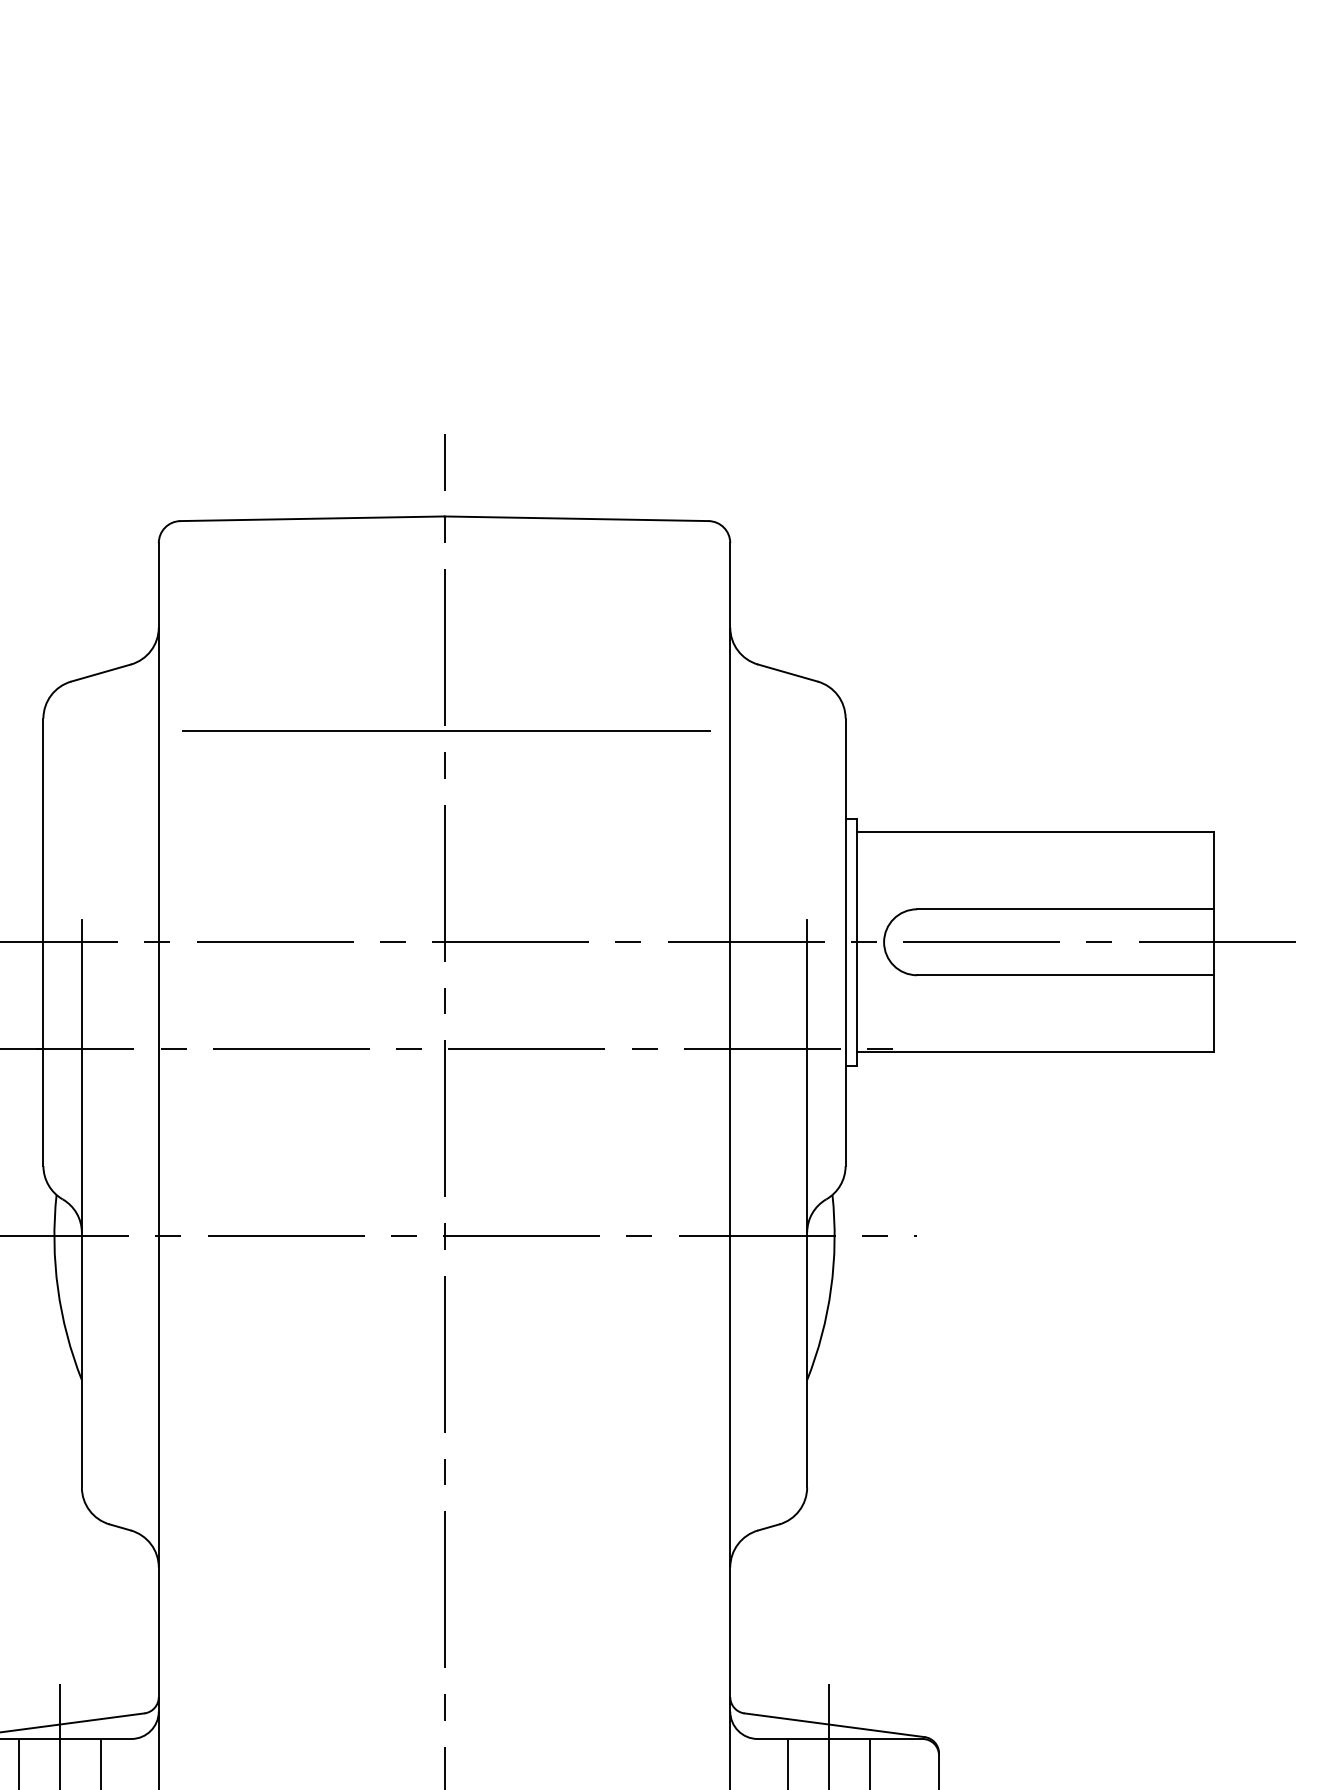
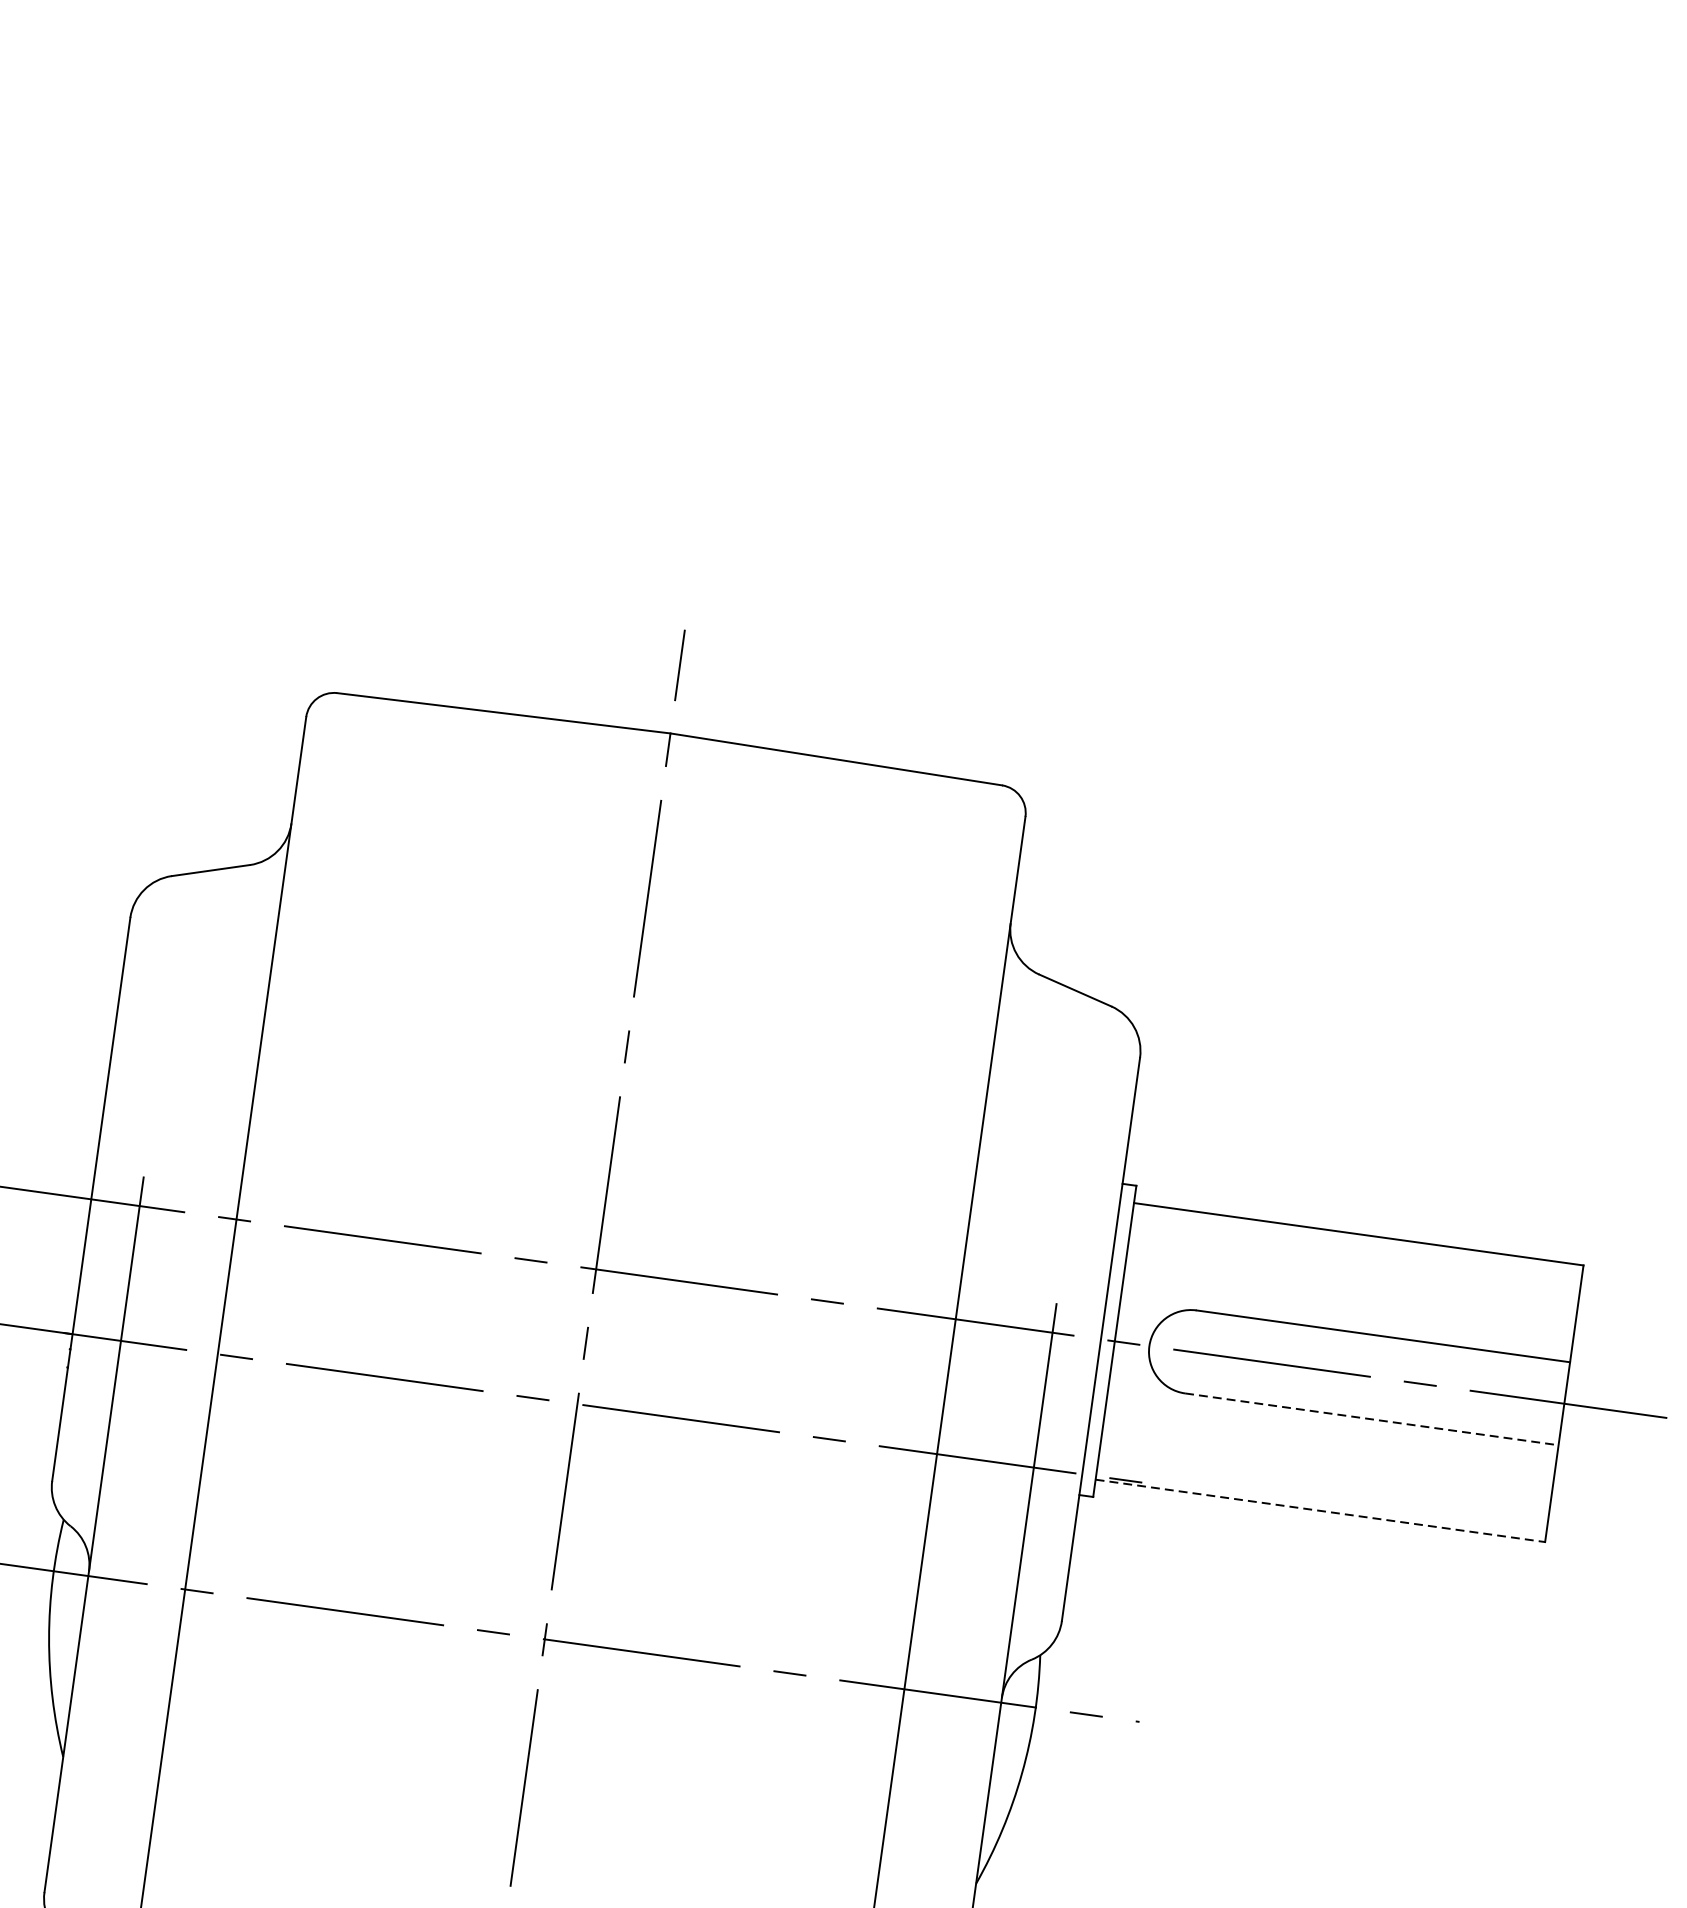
line: (446, 730) -> (635, 1003), removed
line: (1065, 975) -> (1371, 1419), solid -> dashed
line: (1035, 1052) -> (1320, 1511), solid -> dashed

